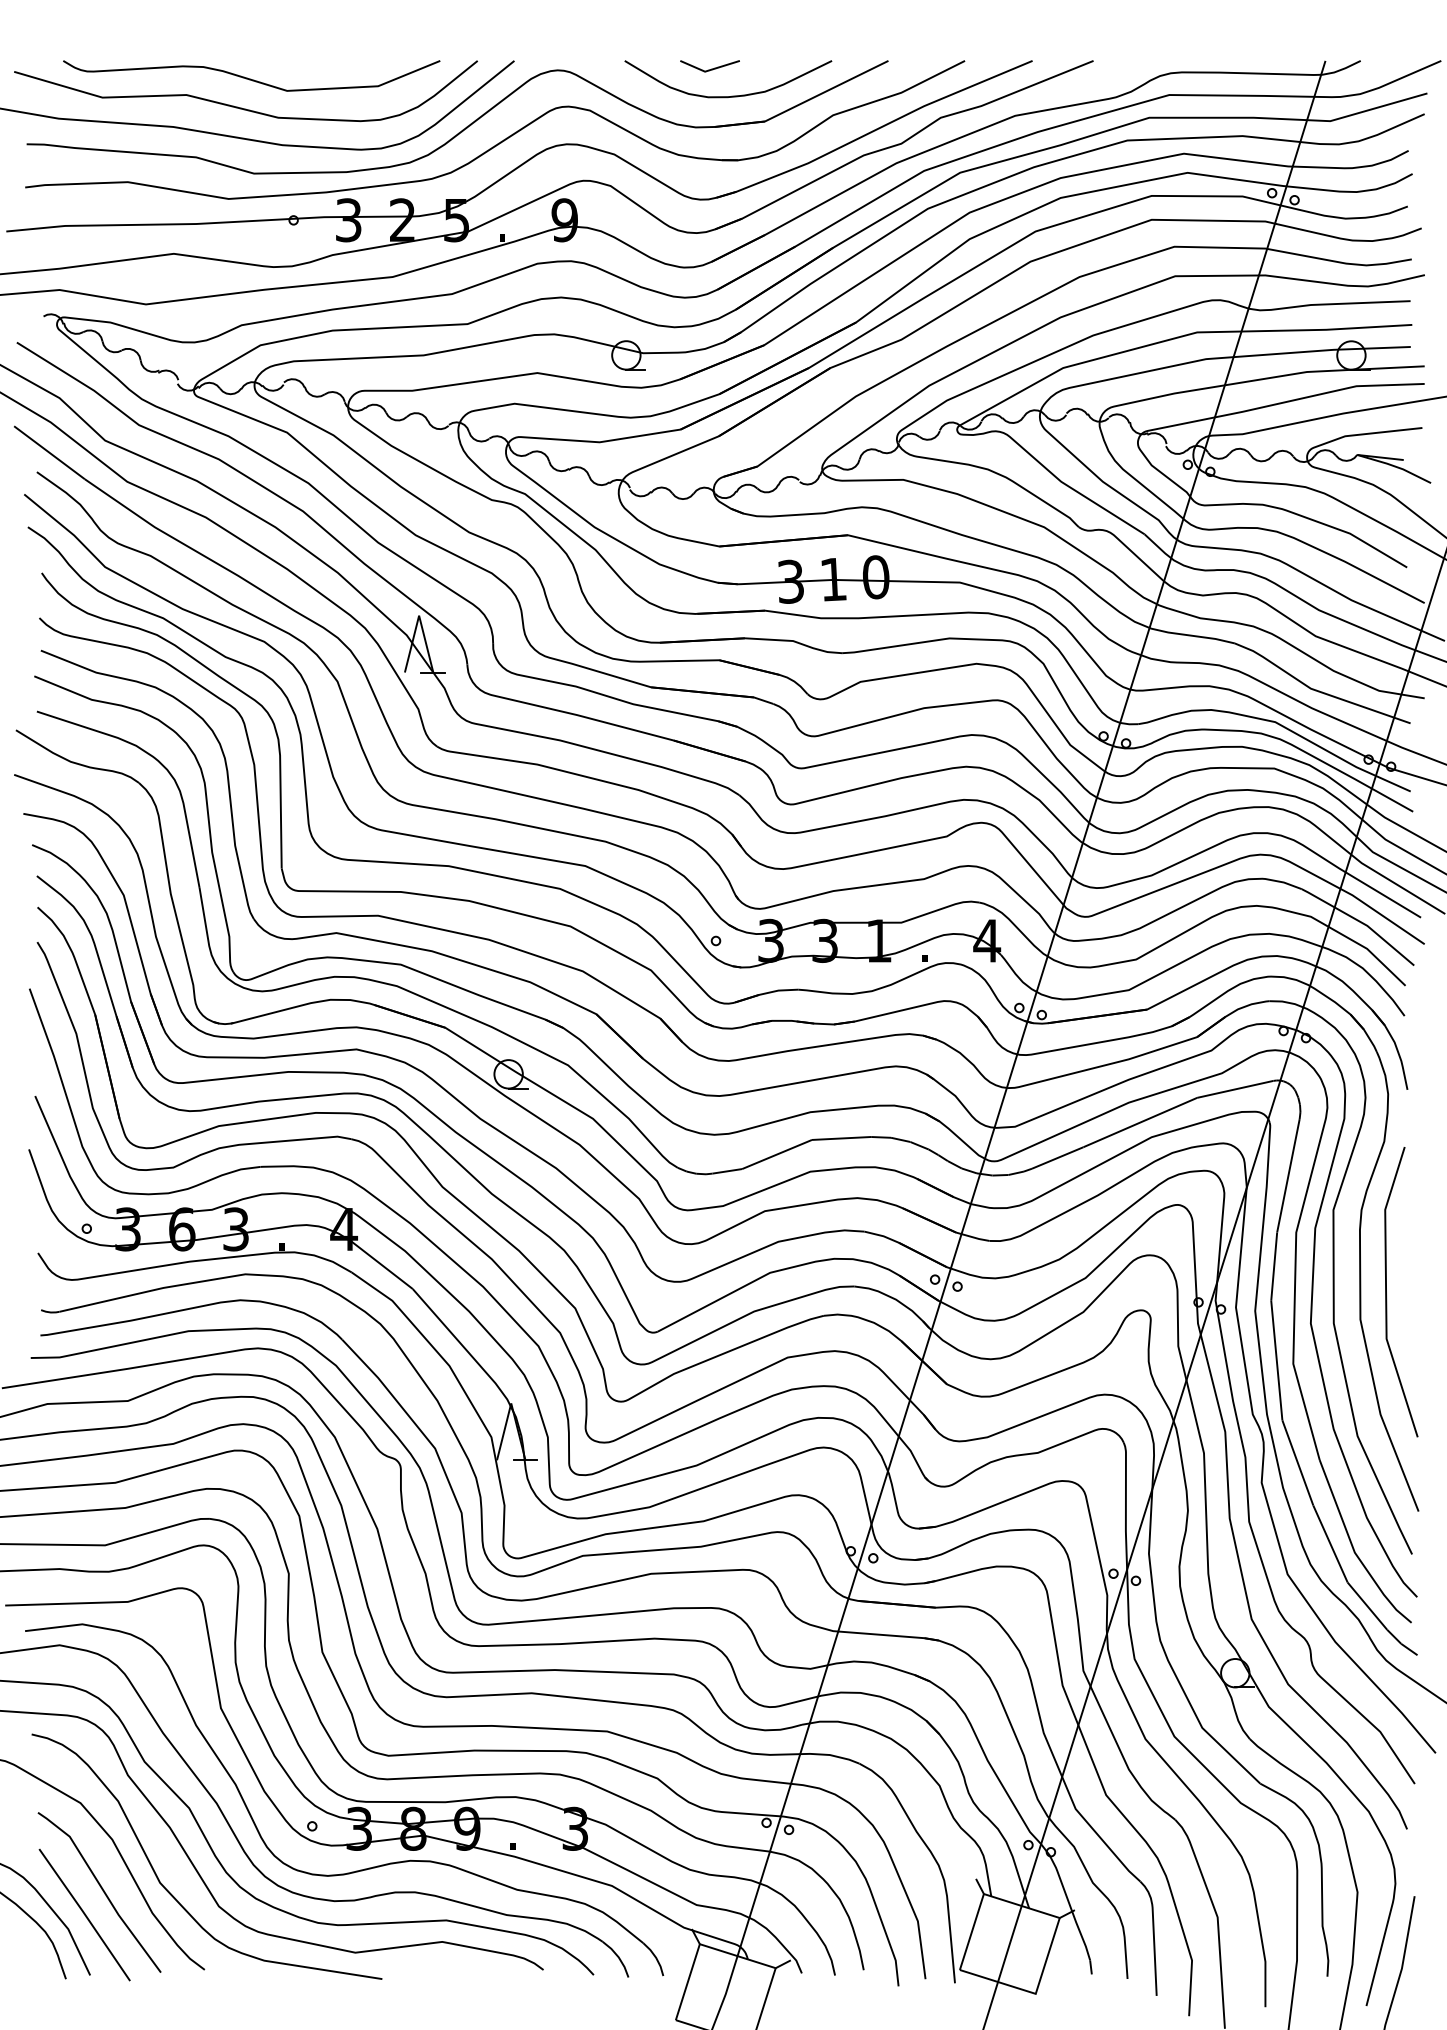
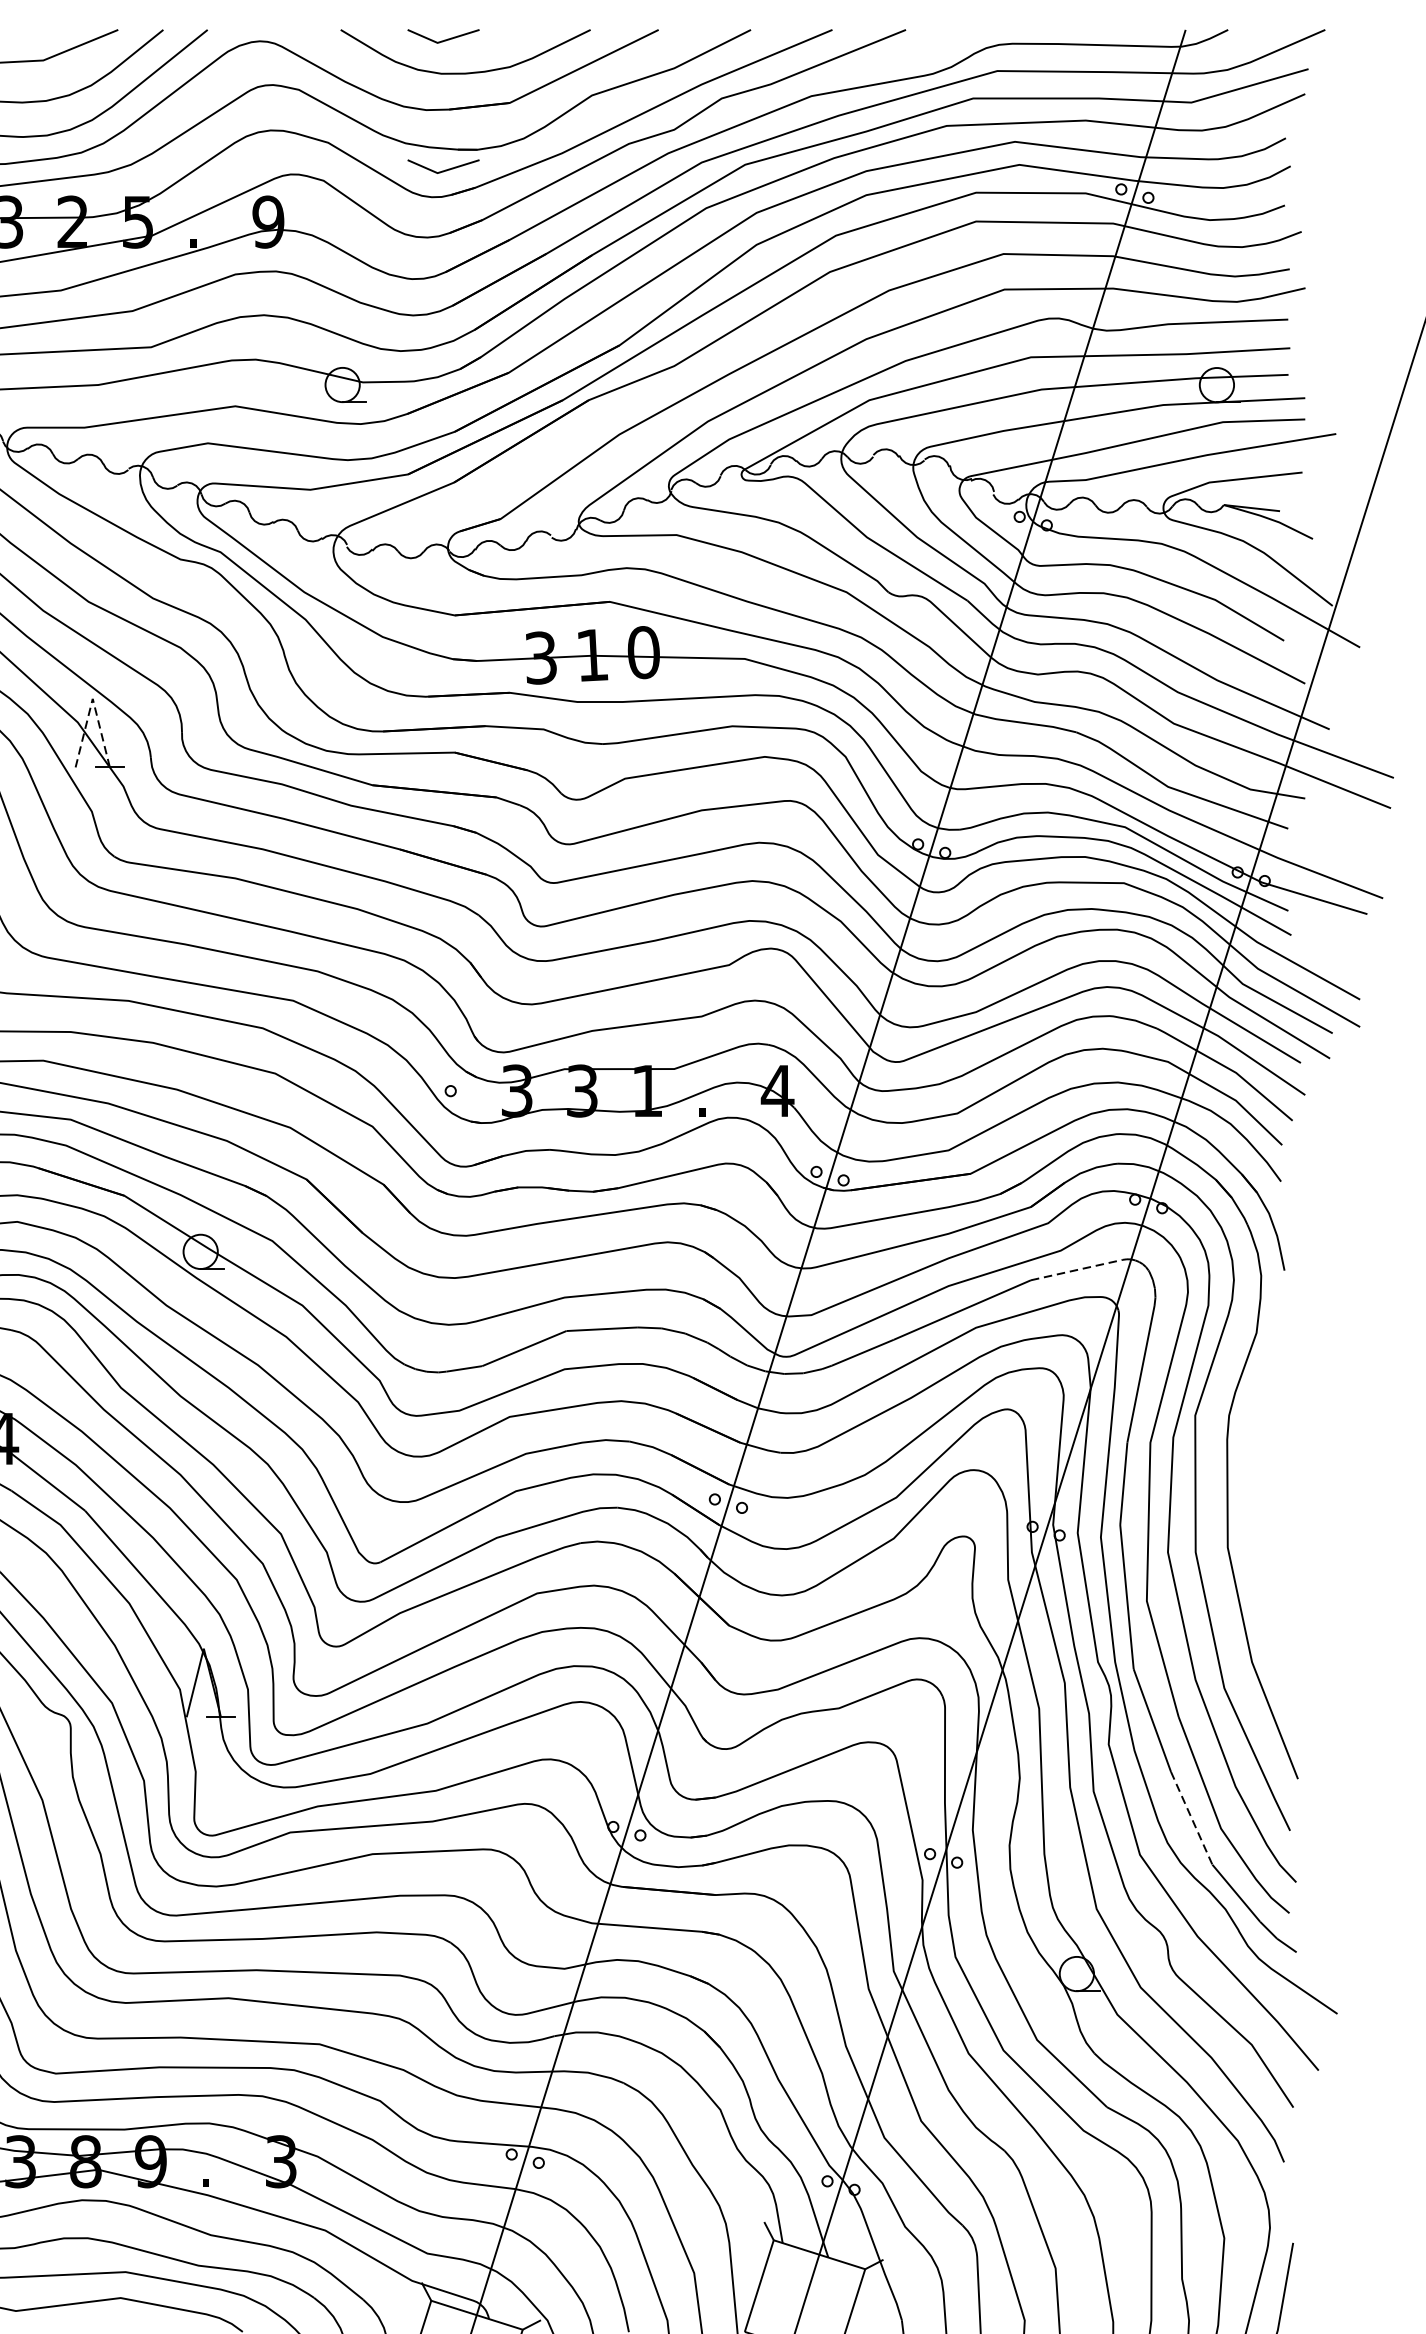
line: (711, 176) -> (445, 169), added
line: (419, 615) -> (93, 698), solid -> dashed
line: (1235, 1089) -> (1077, 1270), solid -> dashed
line: (1386, 1292) -> (1259, 1514), removed
line: (1330, 1544) -> (1191, 1818), solid -> dashed

